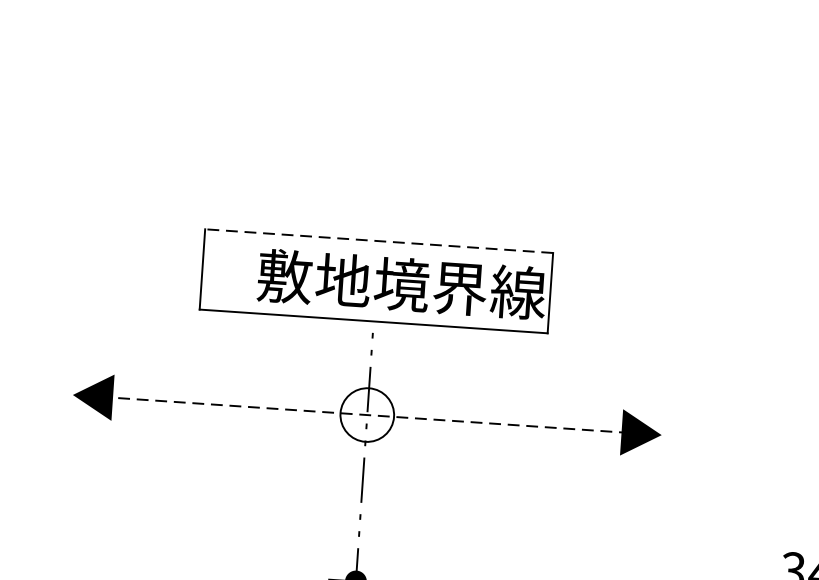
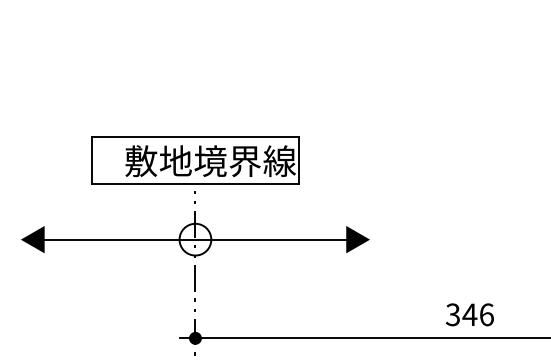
line: (377, 240) -> (194, 136), dashed -> solid
line: (367, 414) -> (195, 239), dashed -> solid

